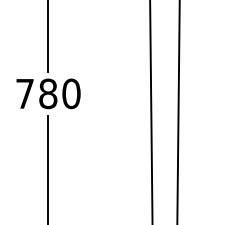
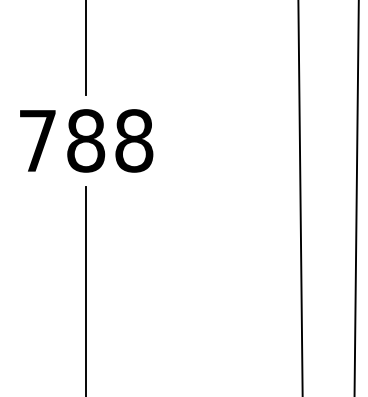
text: (71, 93) -> (134, 140), 780 -> 788

